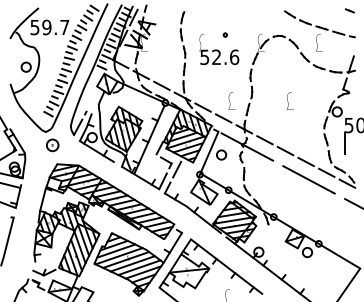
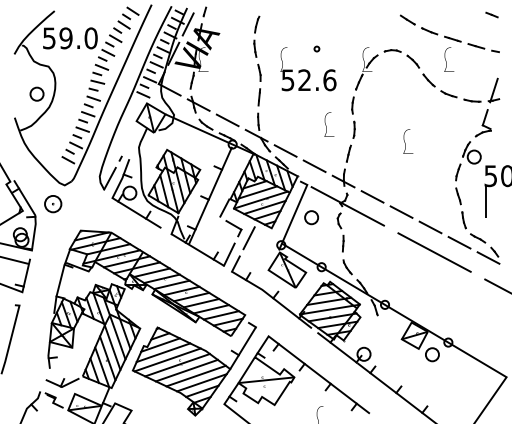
text: (64, 27) -> (90, 38), 59.7 -> 59.0
part: (232, 100) -> (329, 124), moved
part: (52, 145) -> (53, 204), moved

